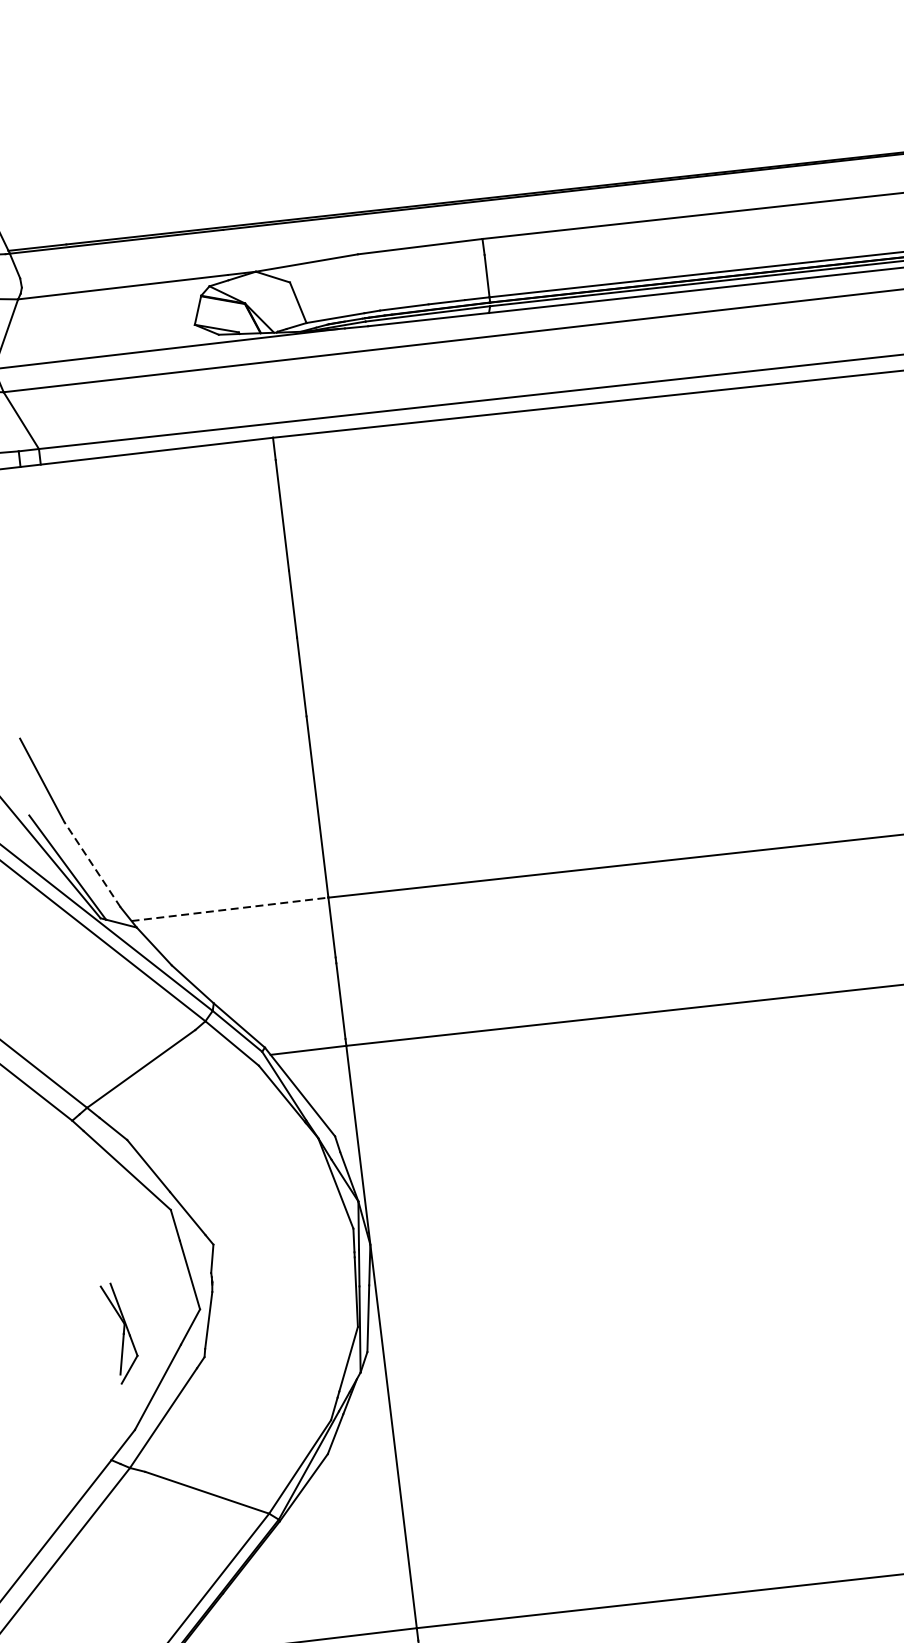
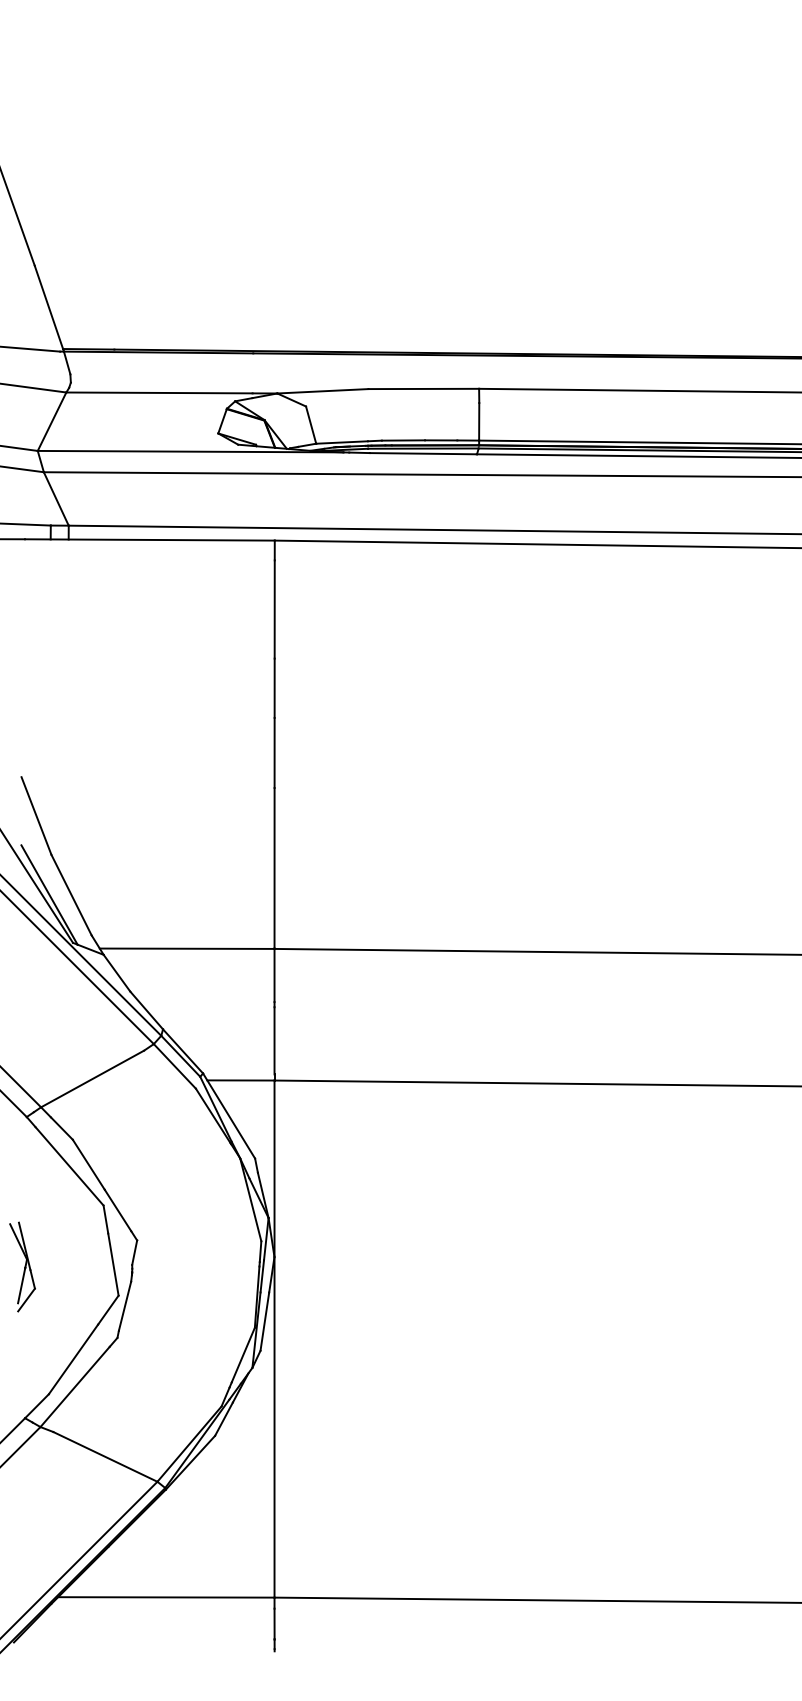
line: (92, 864) -> (71, 894), dashed -> solid
line: (230, 909) -> (187, 948), dashed -> solid
part: (120, 1332) -> (22, 1266), moved

